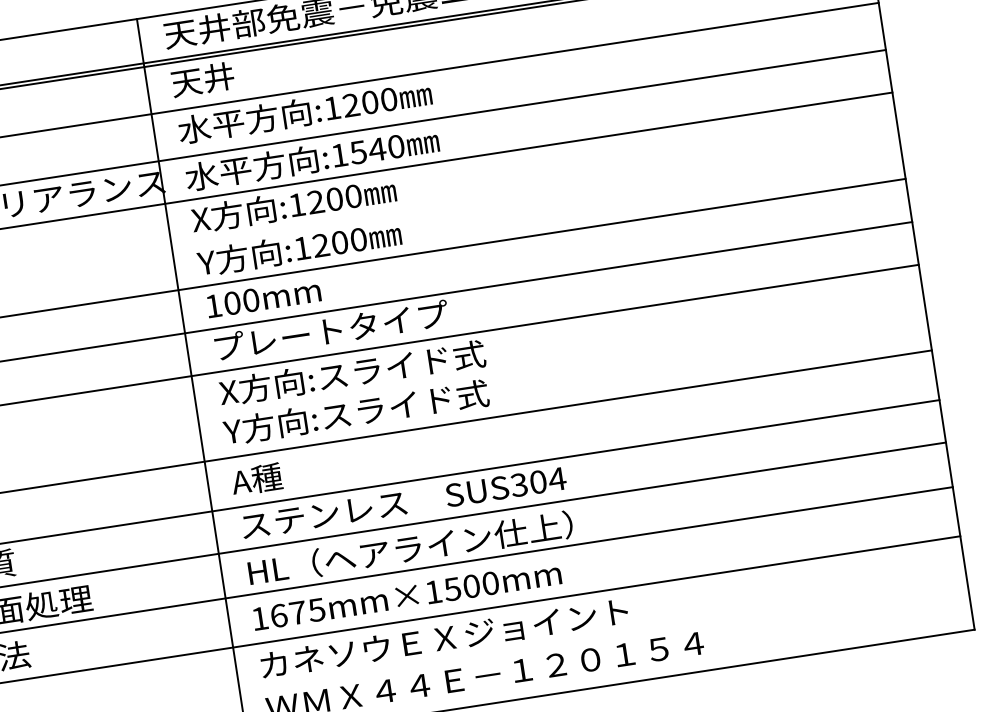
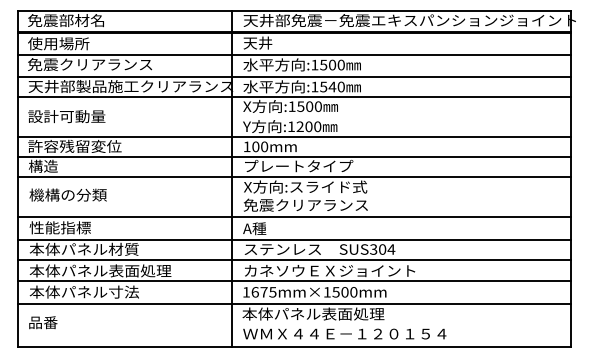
text: (350, 104) -> (323, 64), :1200 -> :1500
text: (315, 201) -> (300, 106), :1200 -> :1500
text: (358, 410) -> (305, 204), Y方向:スライド式 -> 免震クリアランス
text: (431, 544) -> (329, 270), HL（ヘアライン仕上） -> カネソウＥＸジョイント
text: (443, 637) -> (328, 313), カネソウＥＸジョイント -> 本体パネル表面処理

